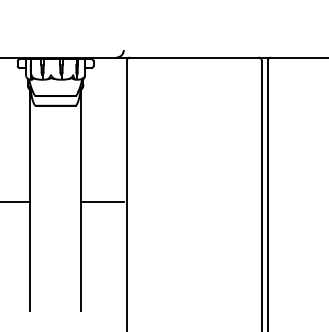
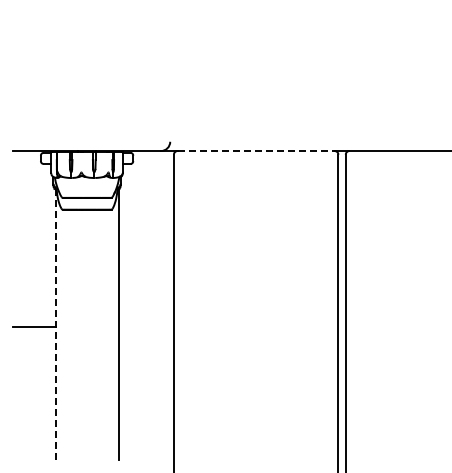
line: (194, 58) -> (256, 151), solid -> dashed
line: (29, 199) -> (55, 324), solid -> dashed
line: (102, 201) -> (144, 326), removed

